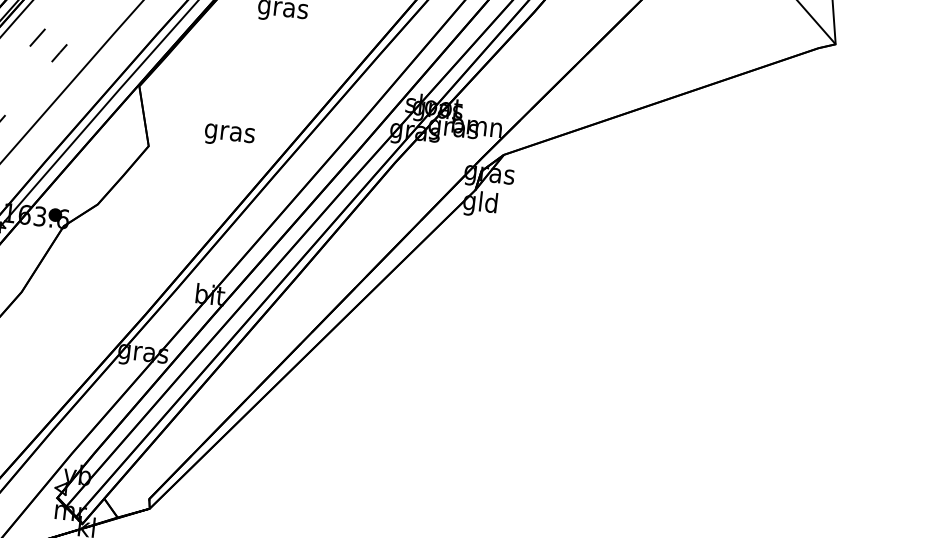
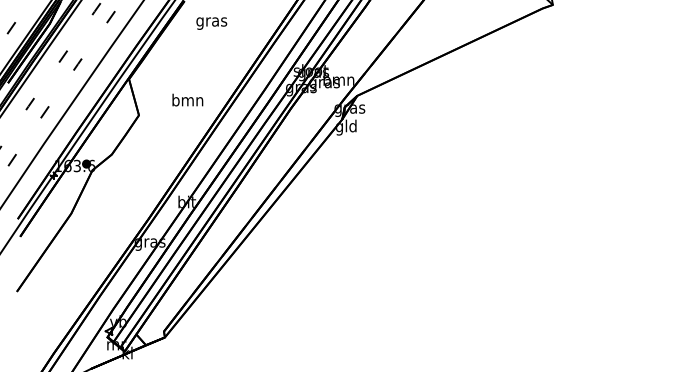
text: (229, 132) -> (187, 101), gras -> bmn

